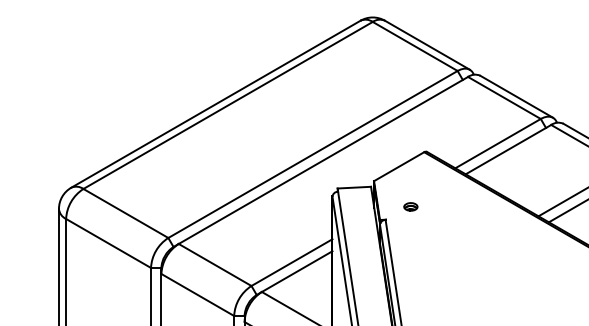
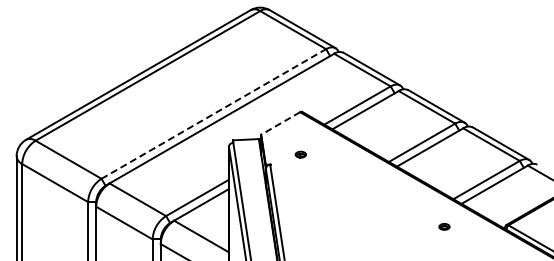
line: (312, 153) -> (213, 113), solid -> dashed
line: (398, 166) -> (280, 123), solid -> dashed
part: (410, 206) -> (300, 154), moved

